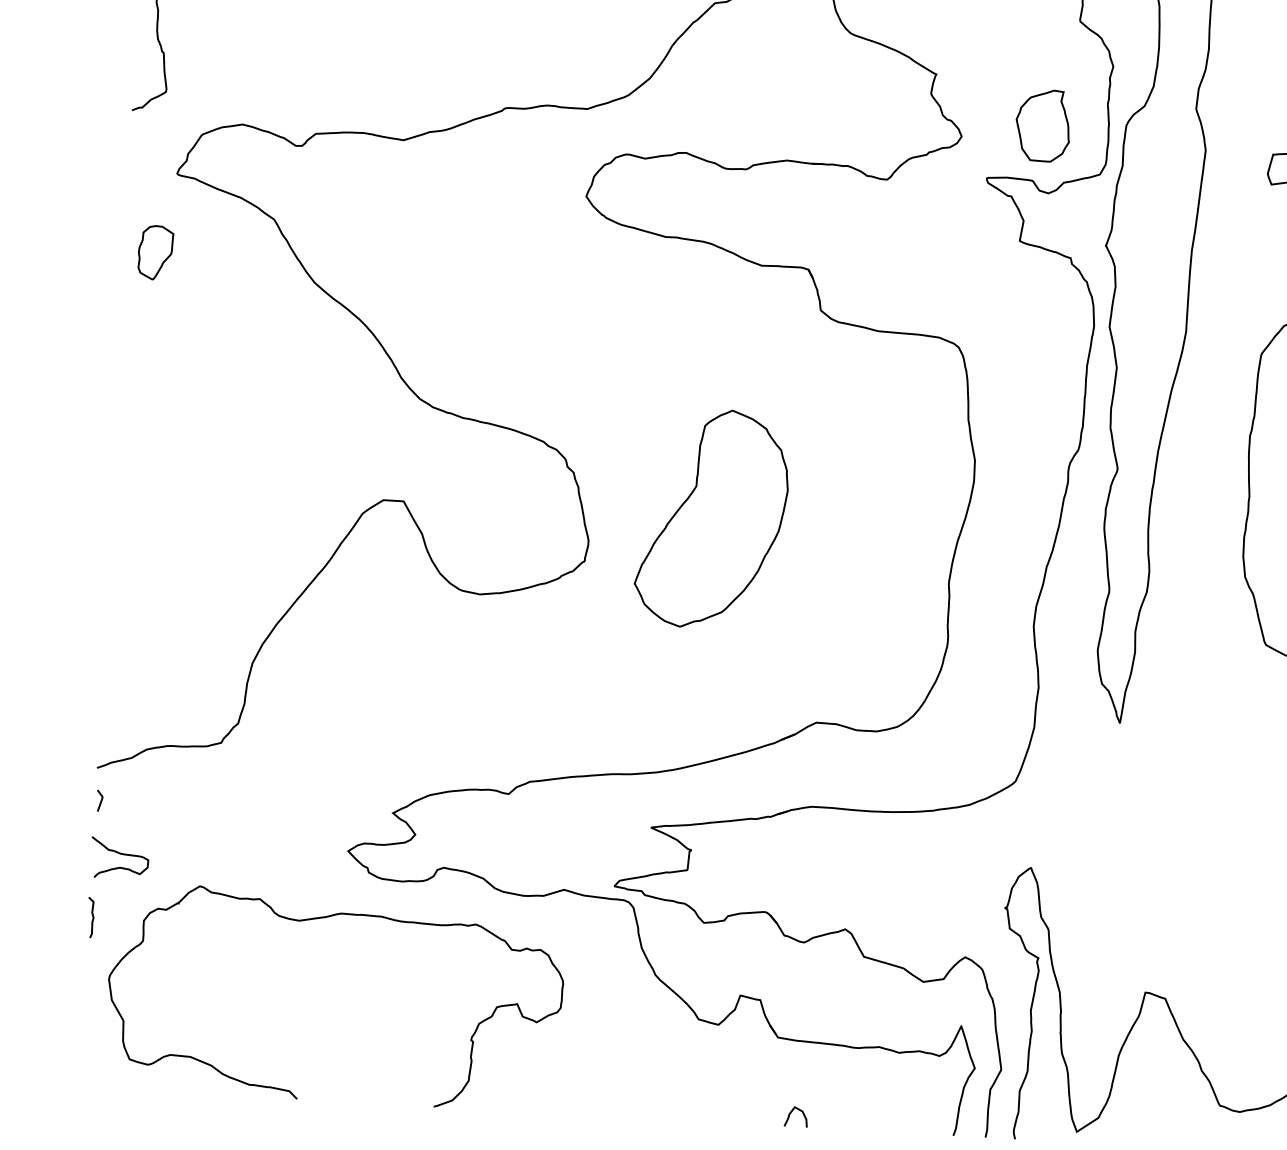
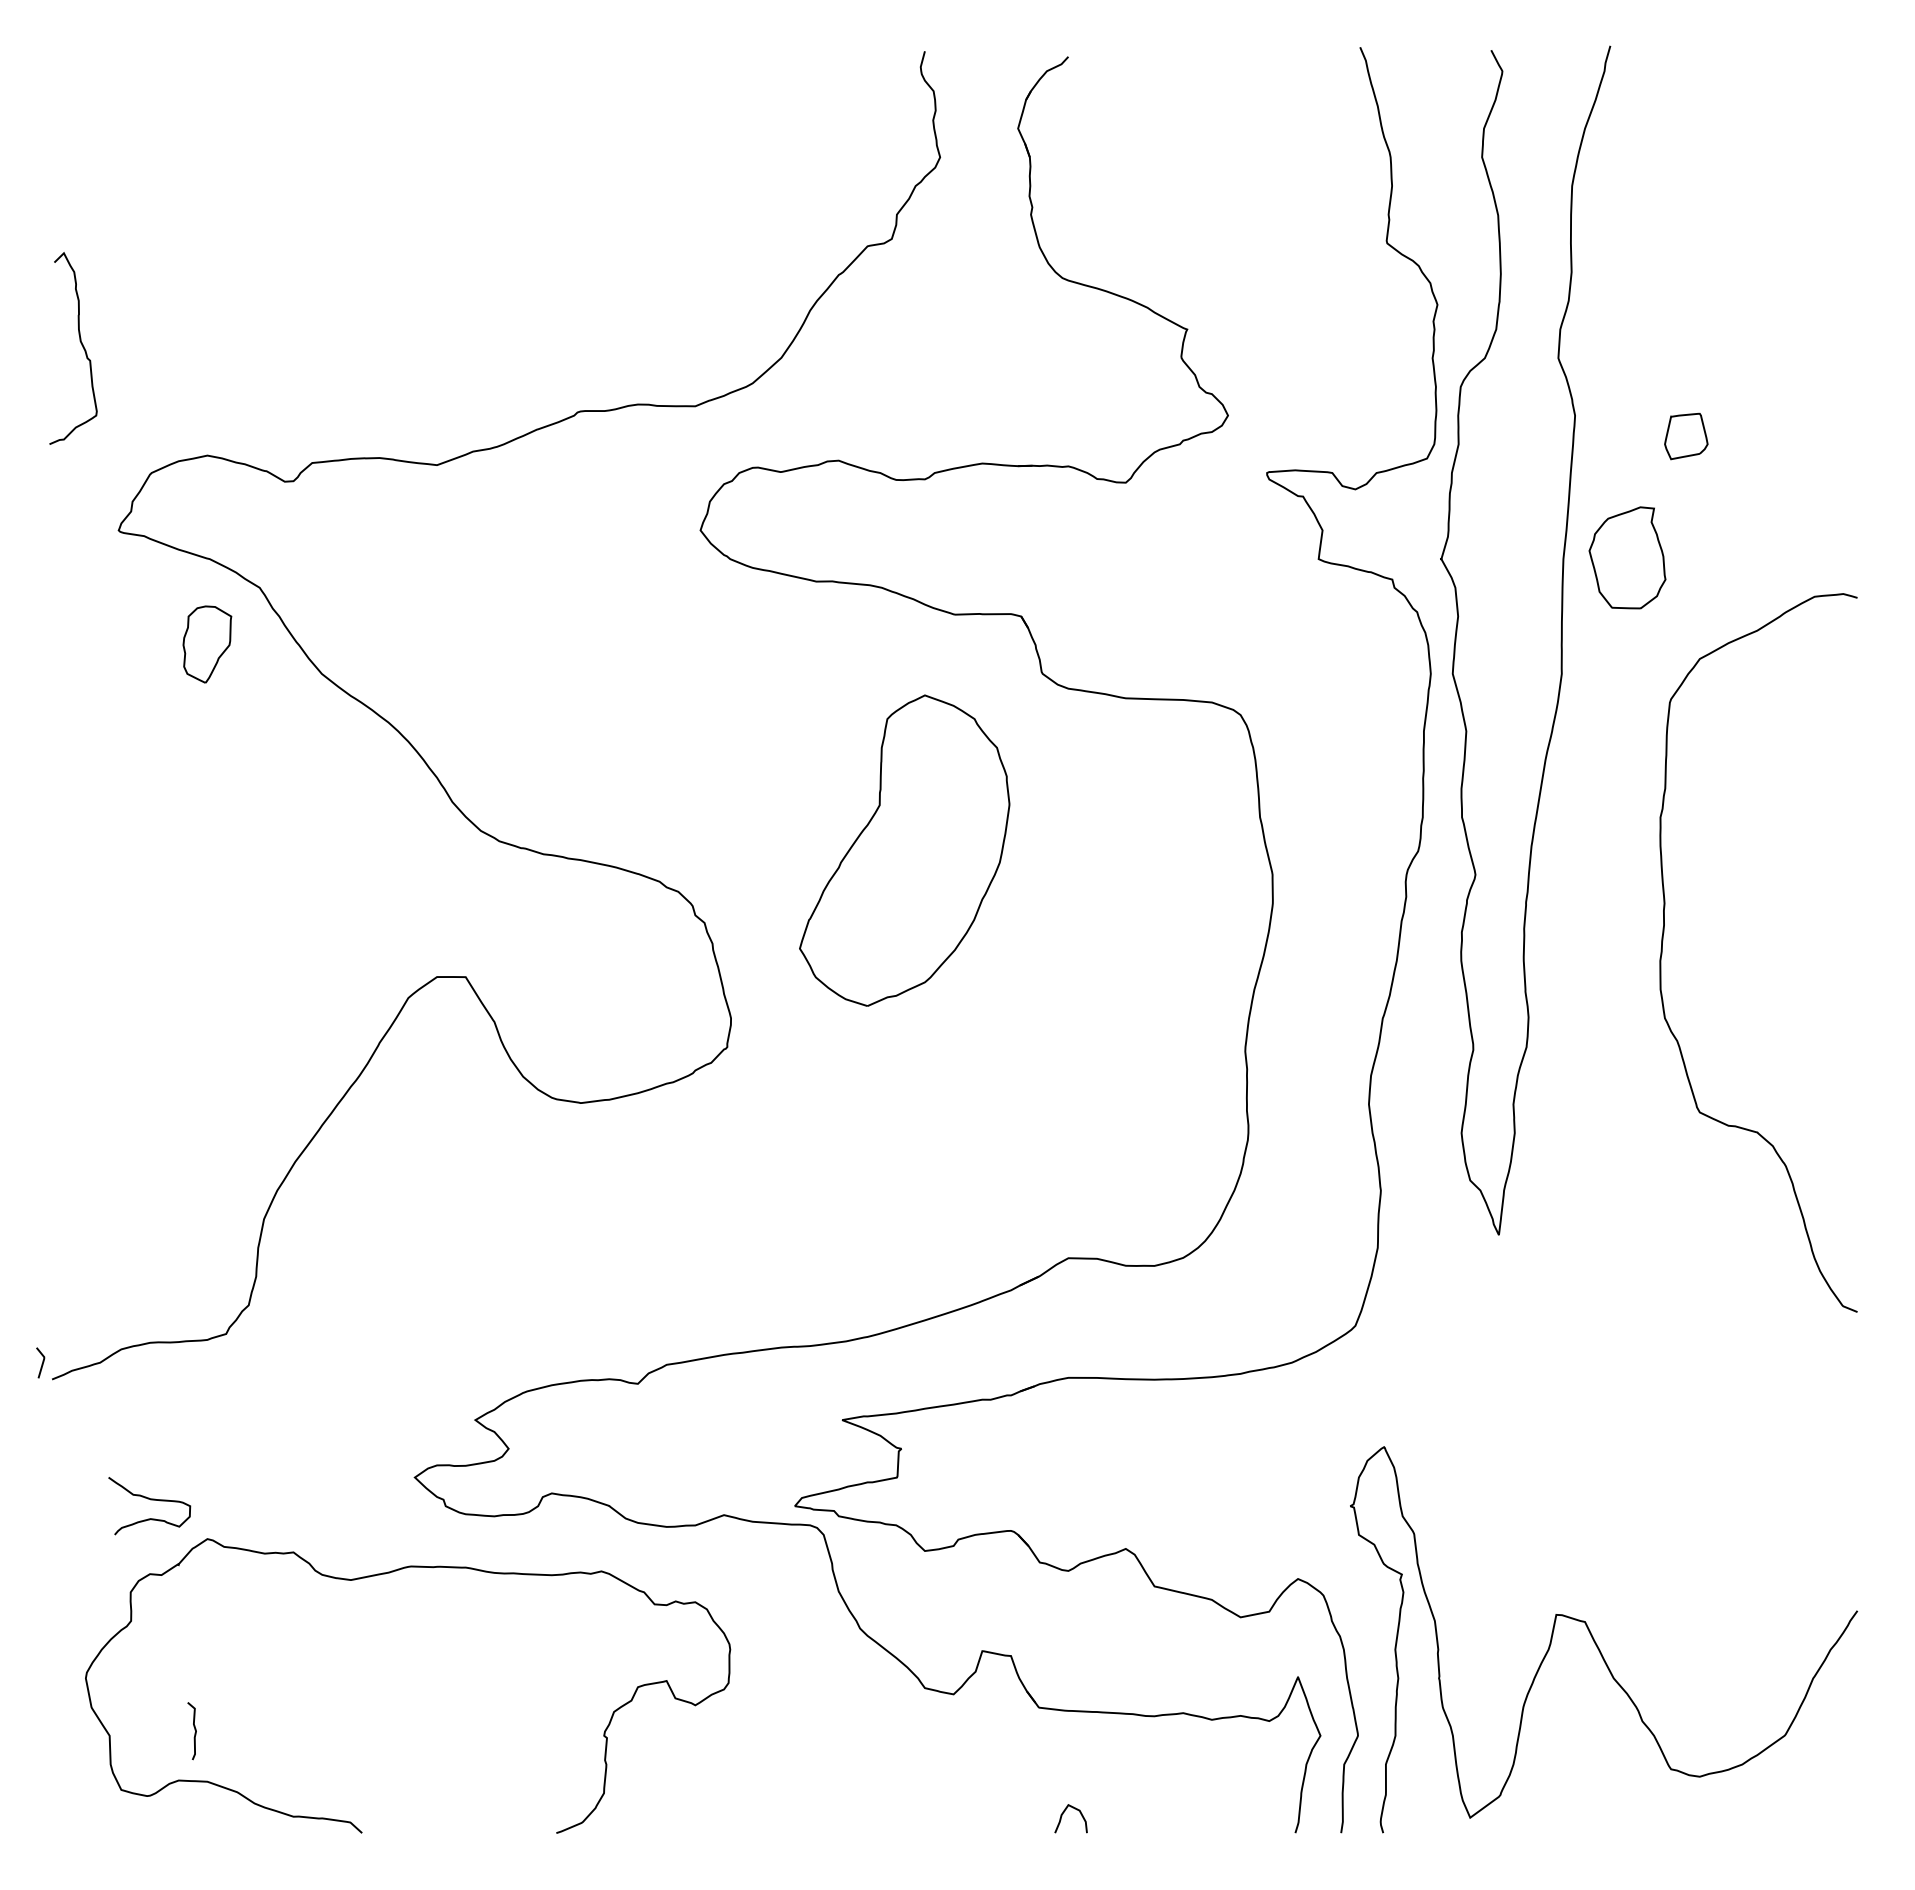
part: (1043, 125) -> (1627, 557), moved
part: (155, 252) -> (207, 644), moved
part: (712, 518) -> (904, 850), moved
line: (100, 801) -> (41, 1363), moved
curve: (120, 854) -> (150, 1500), moved
curve: (92, 917) -> (194, 1730), moved

